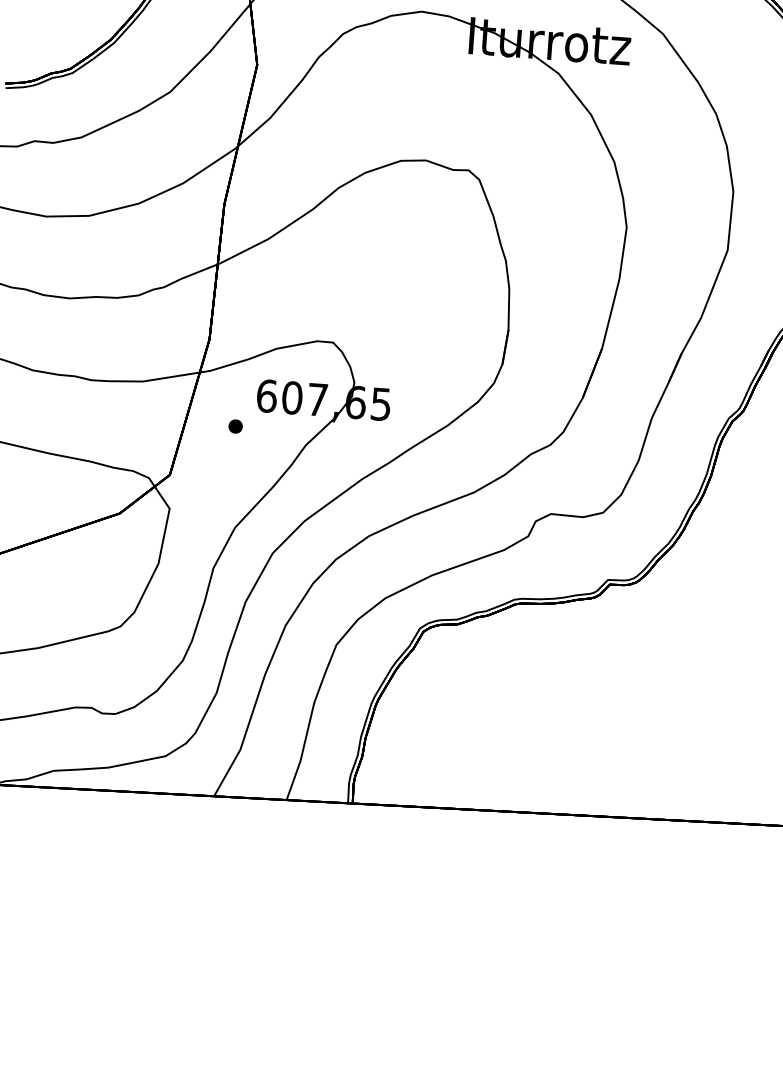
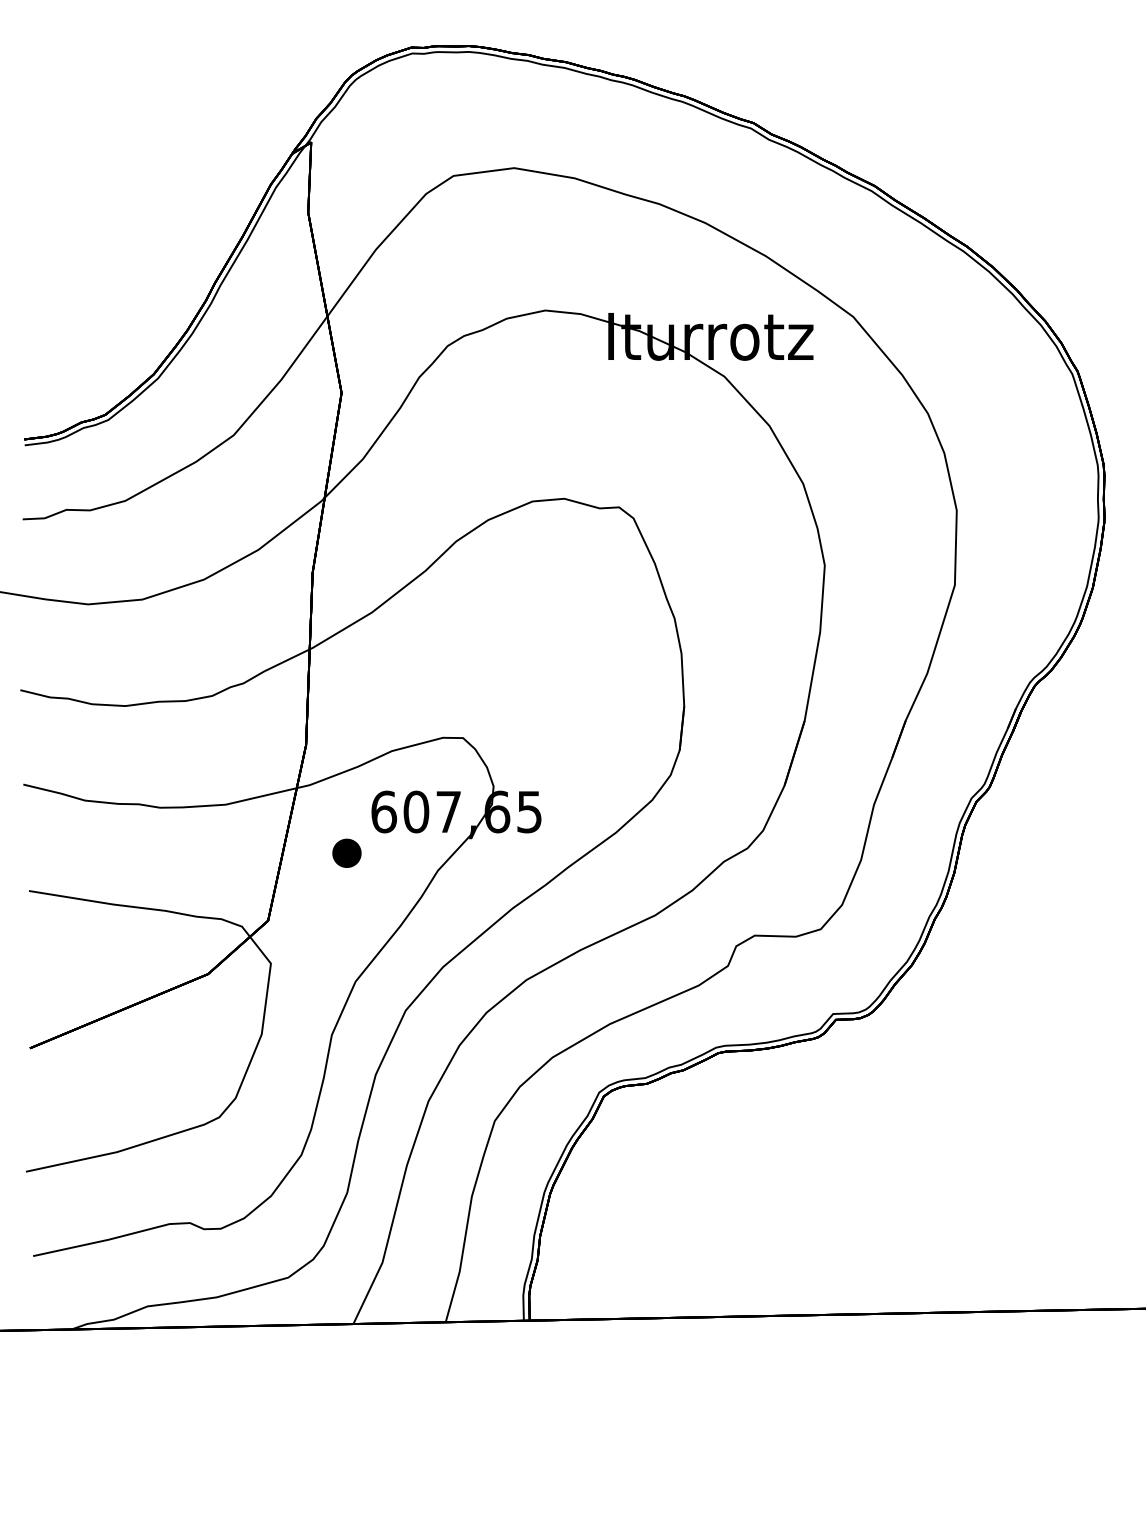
part: (235, 426) -> (347, 853), size x1.6

